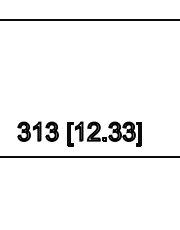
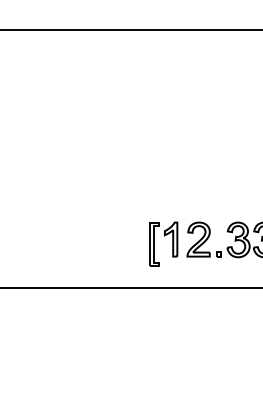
part: (37, 131) -> (92, 239), removed

